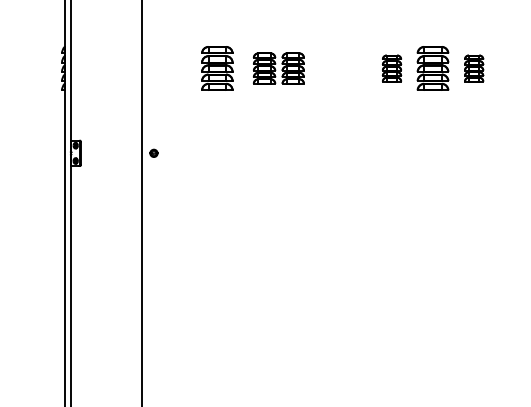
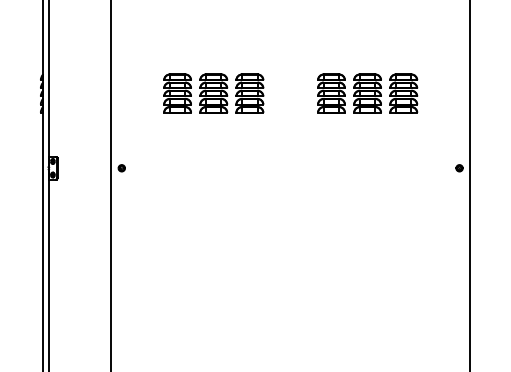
part: (278, 68) -> (231, 93), size x1.43
part: (392, 68) -> (331, 93), size x1.67
part: (473, 68) -> (403, 93), size x1.67

